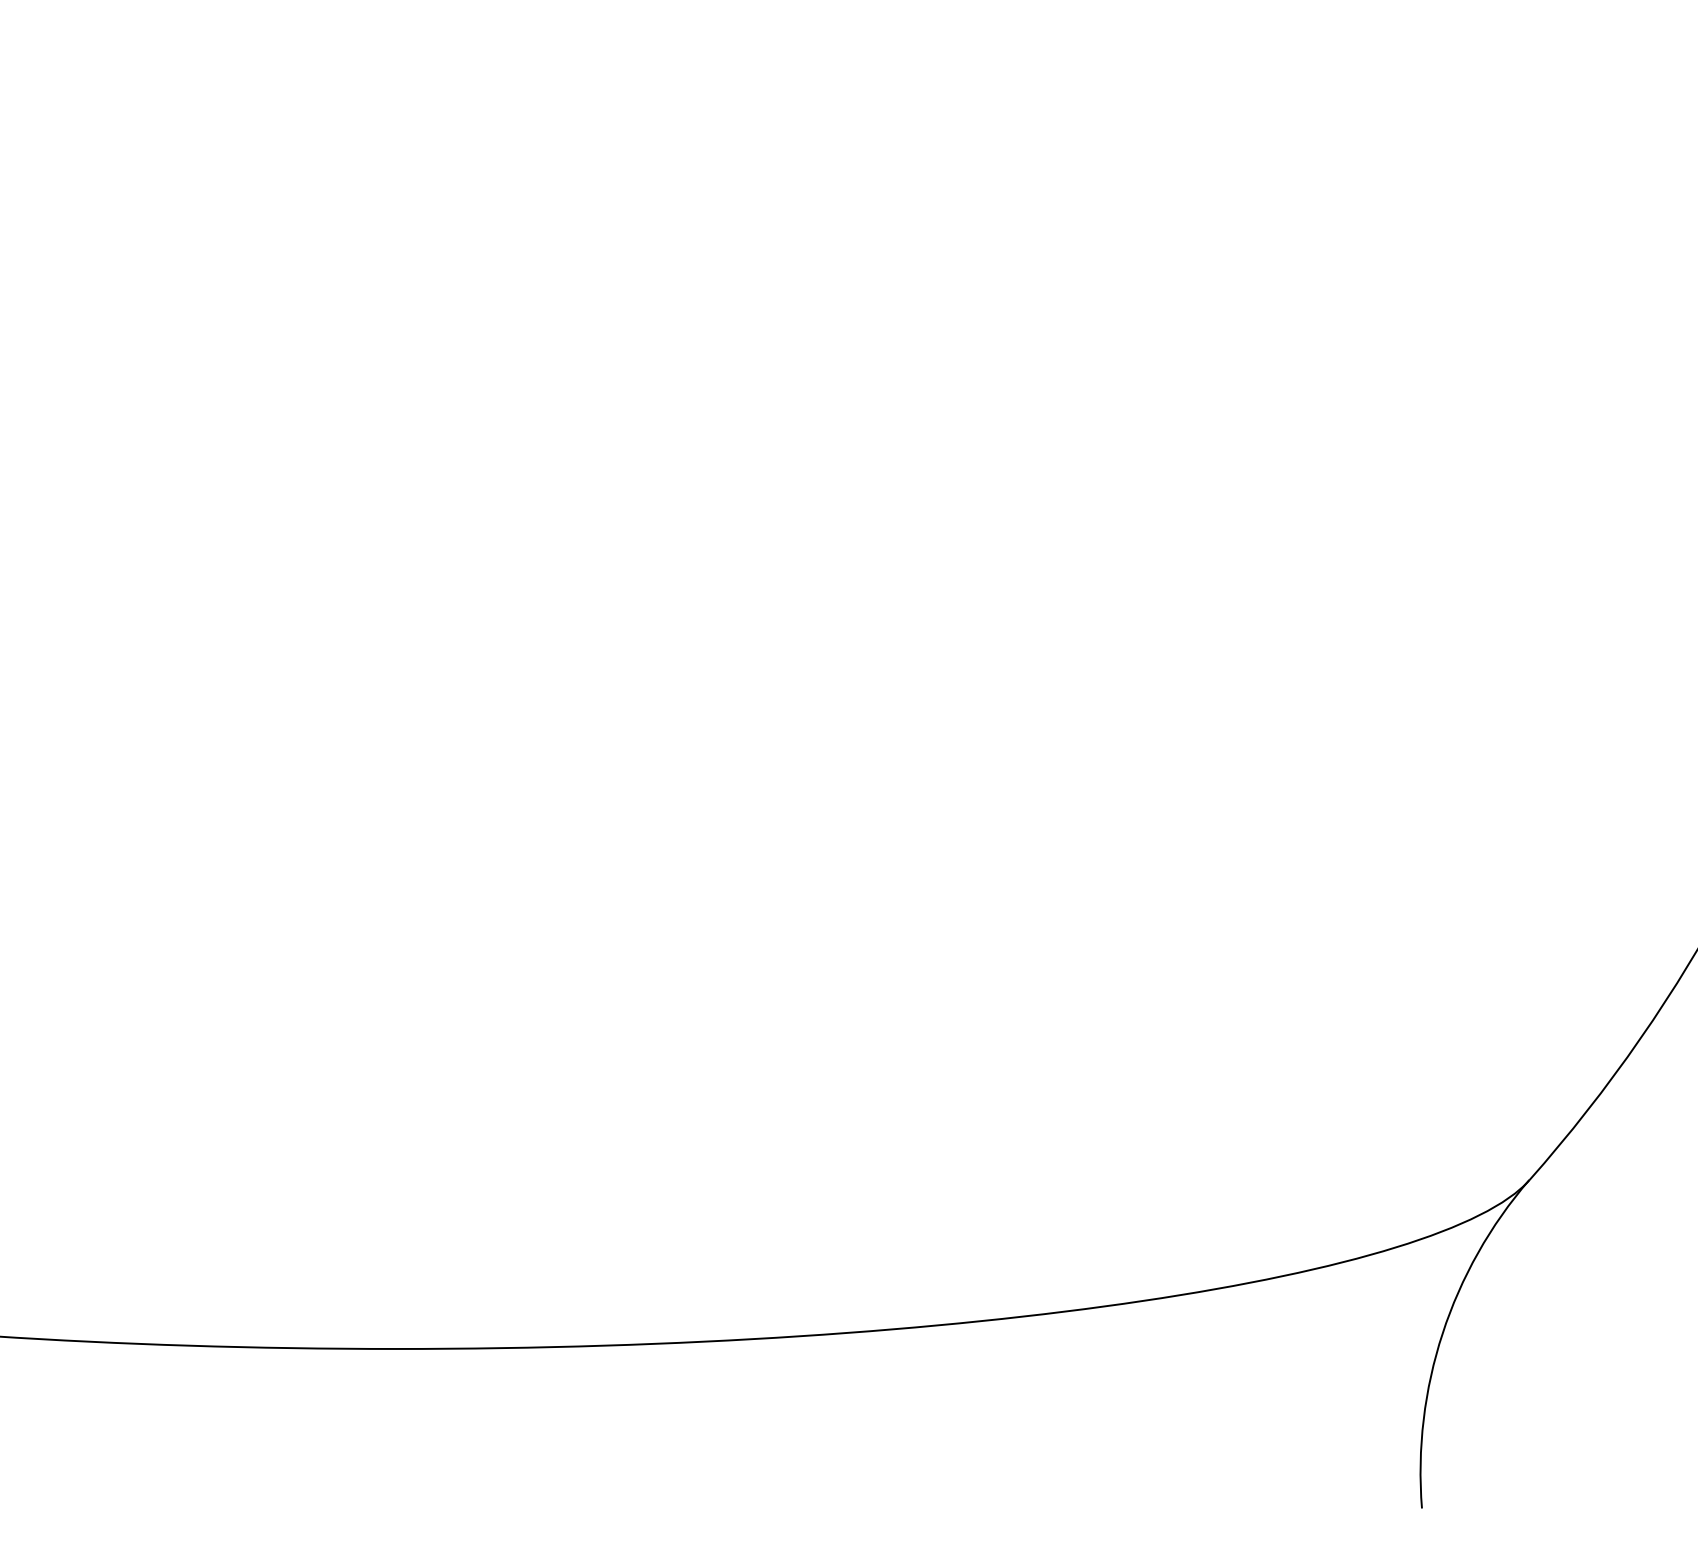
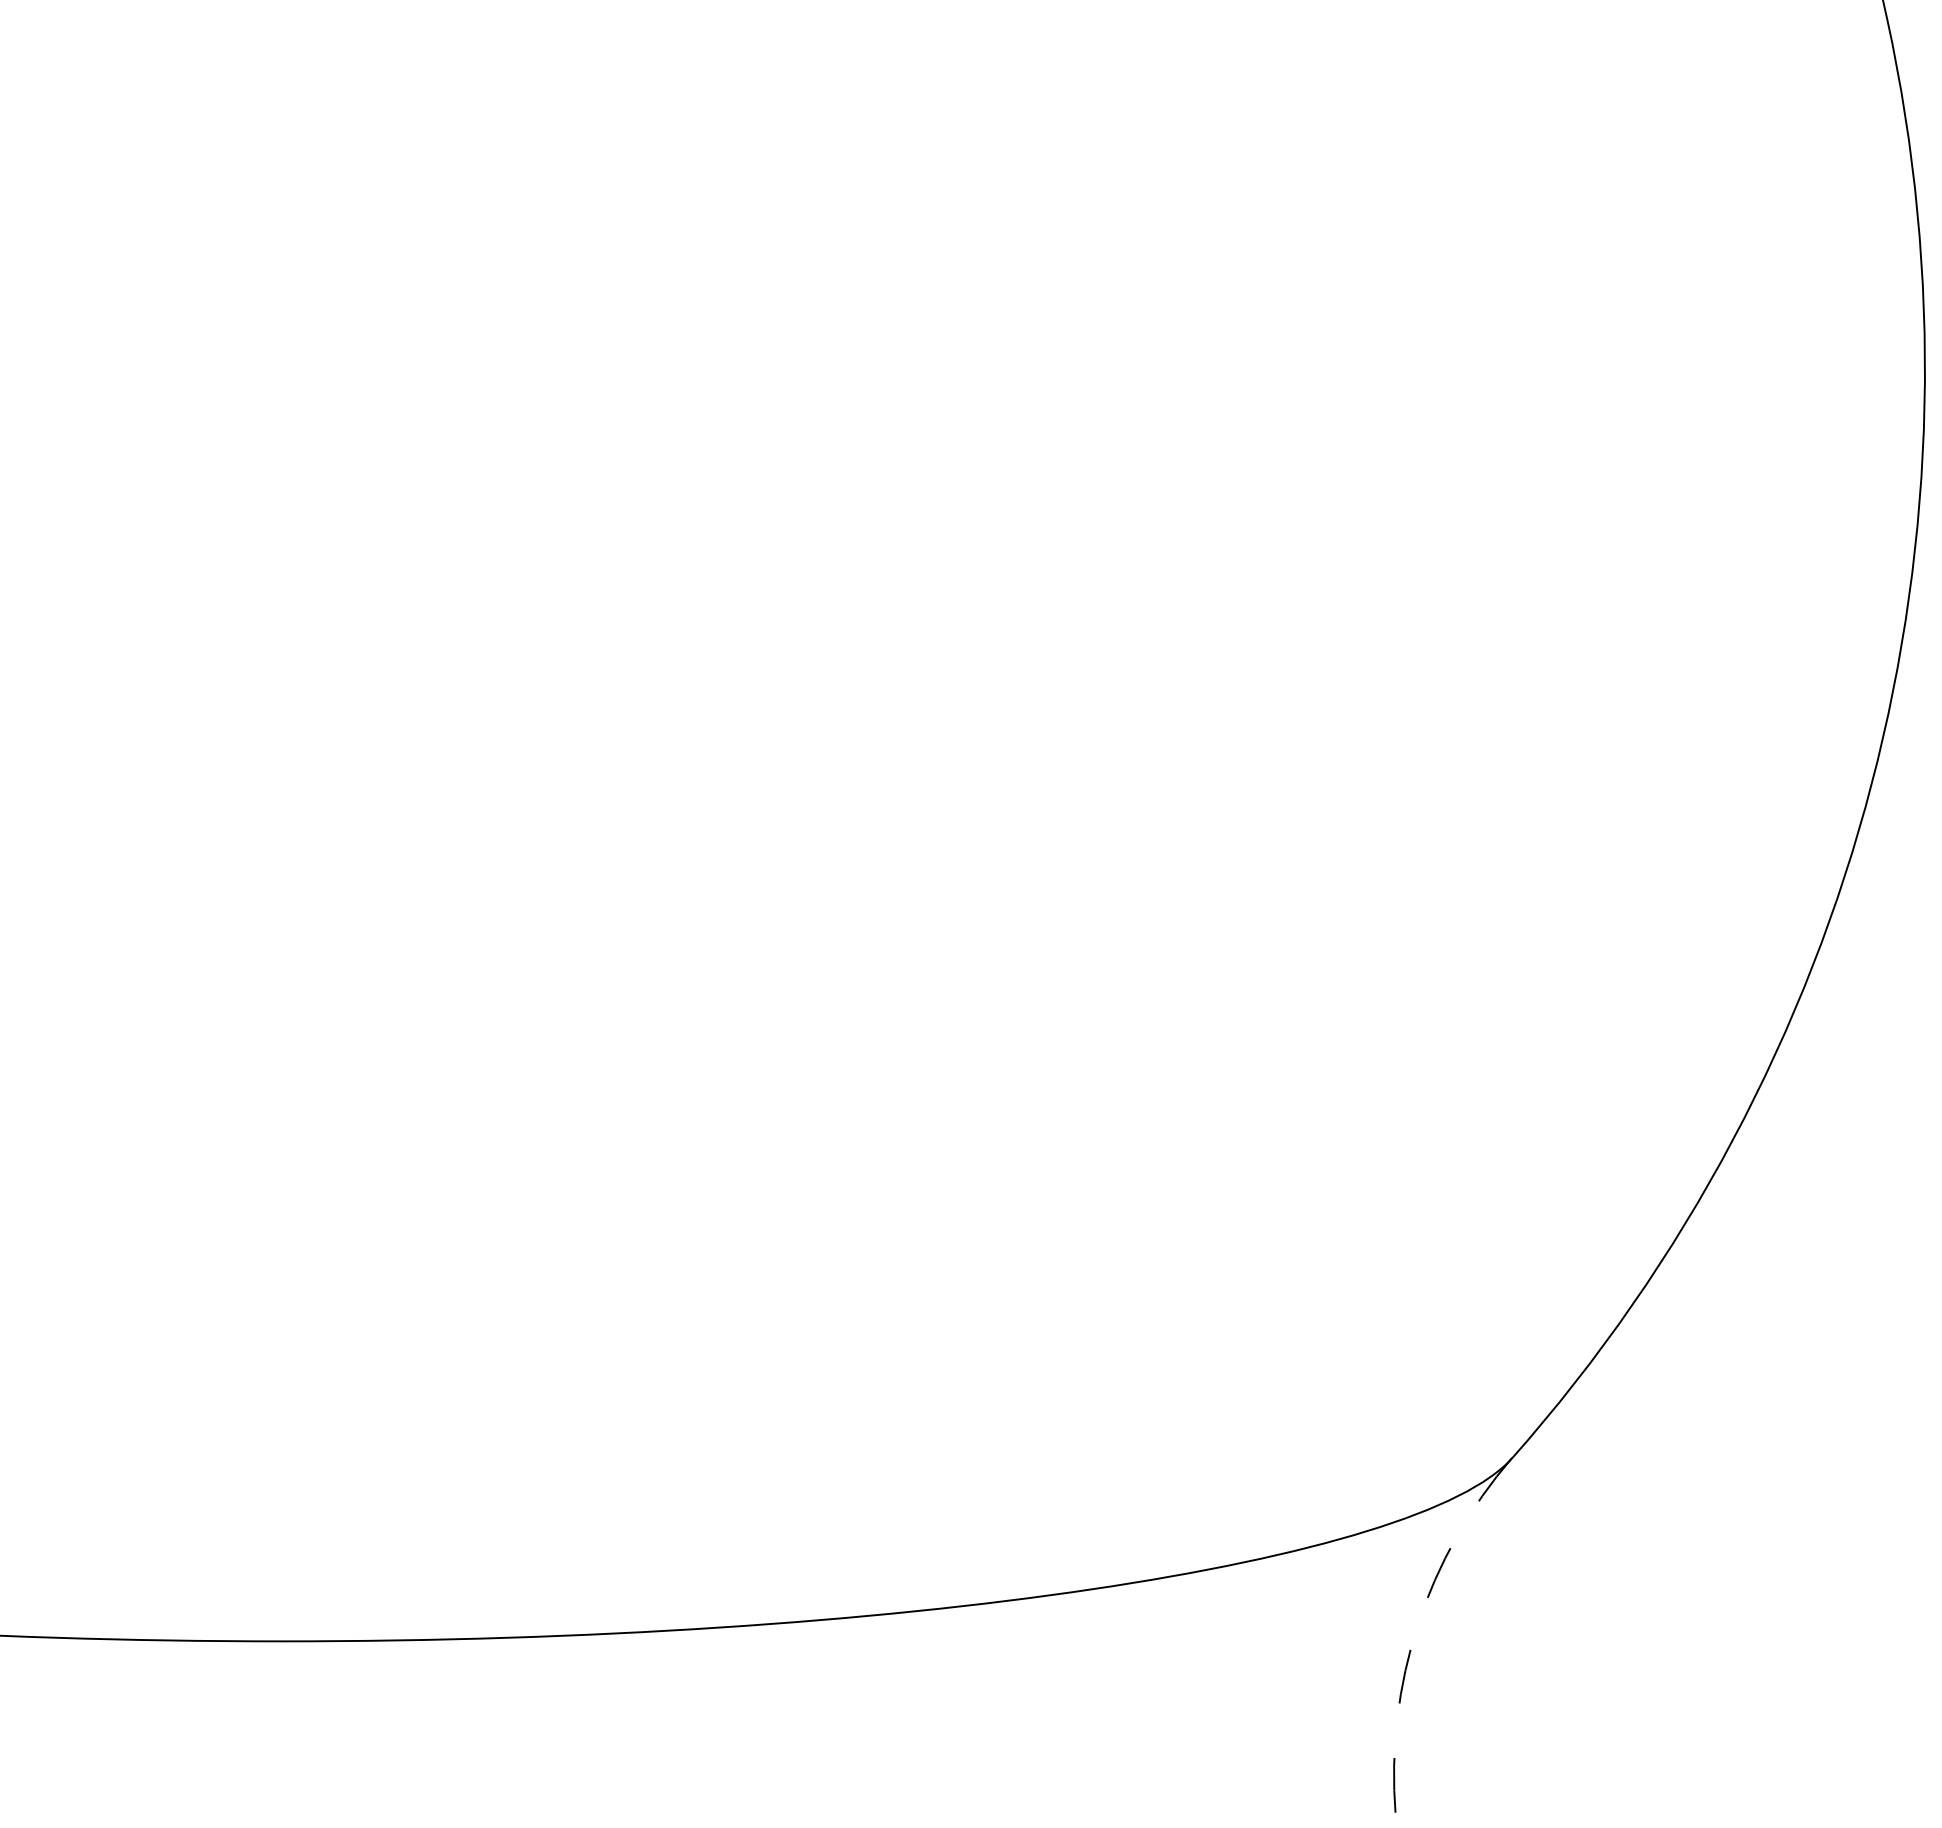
arc: (1443, 1333) -> (1418, 1624), solid -> dashed

